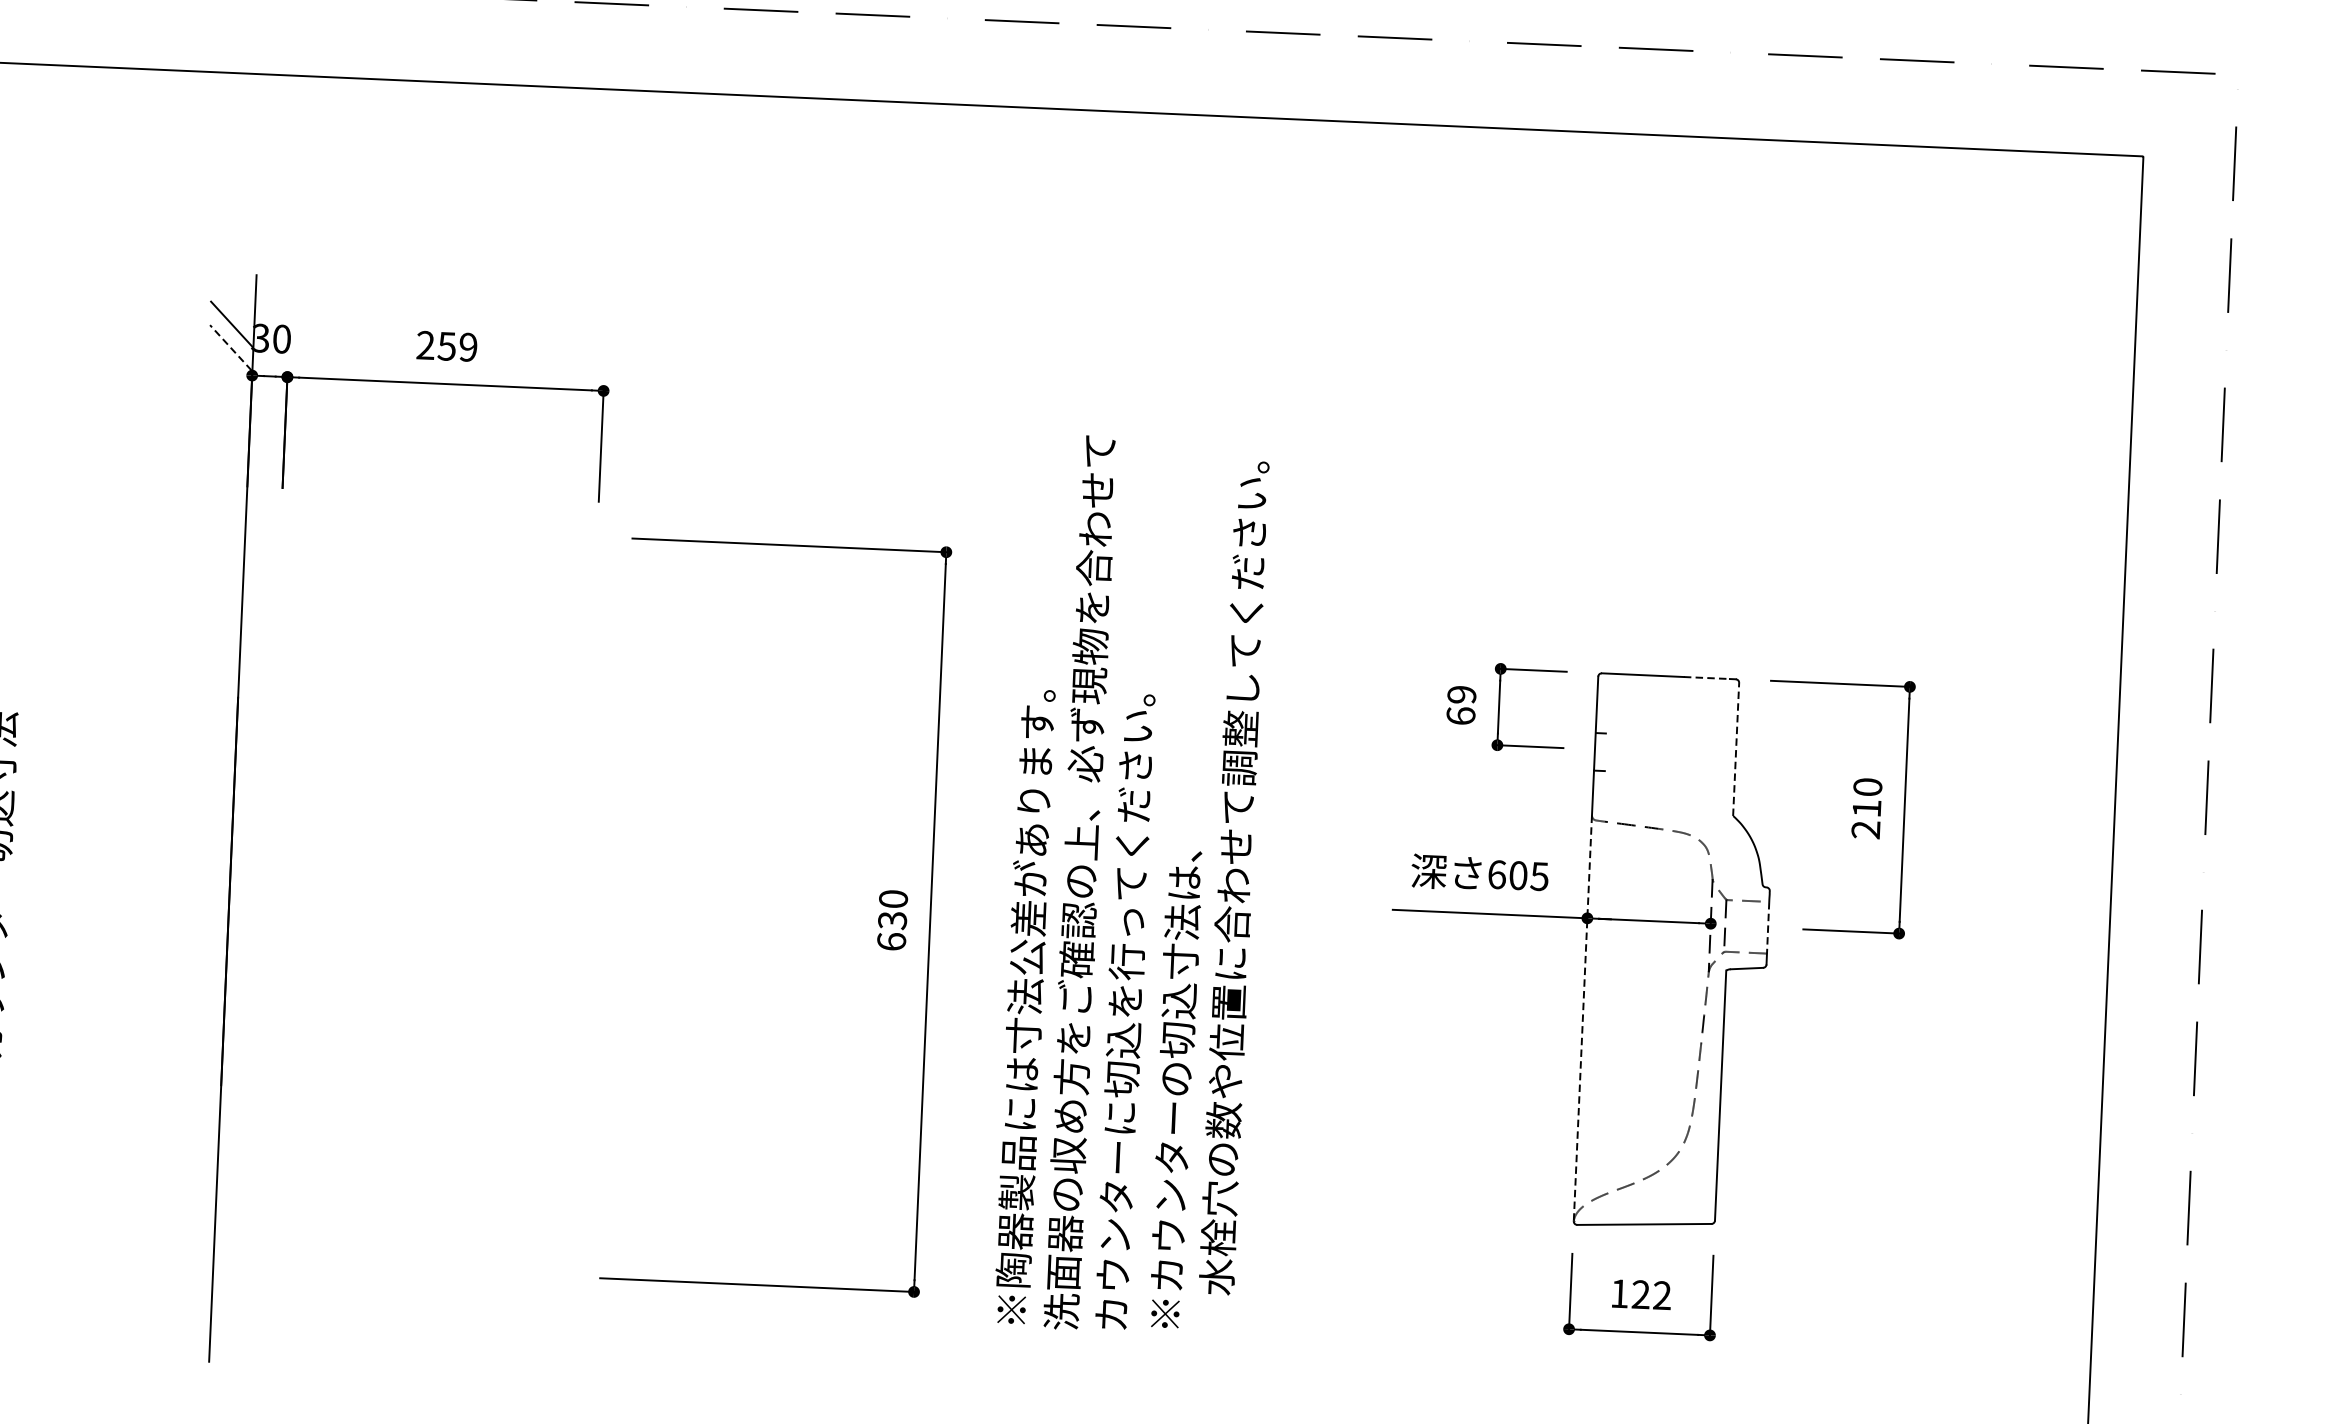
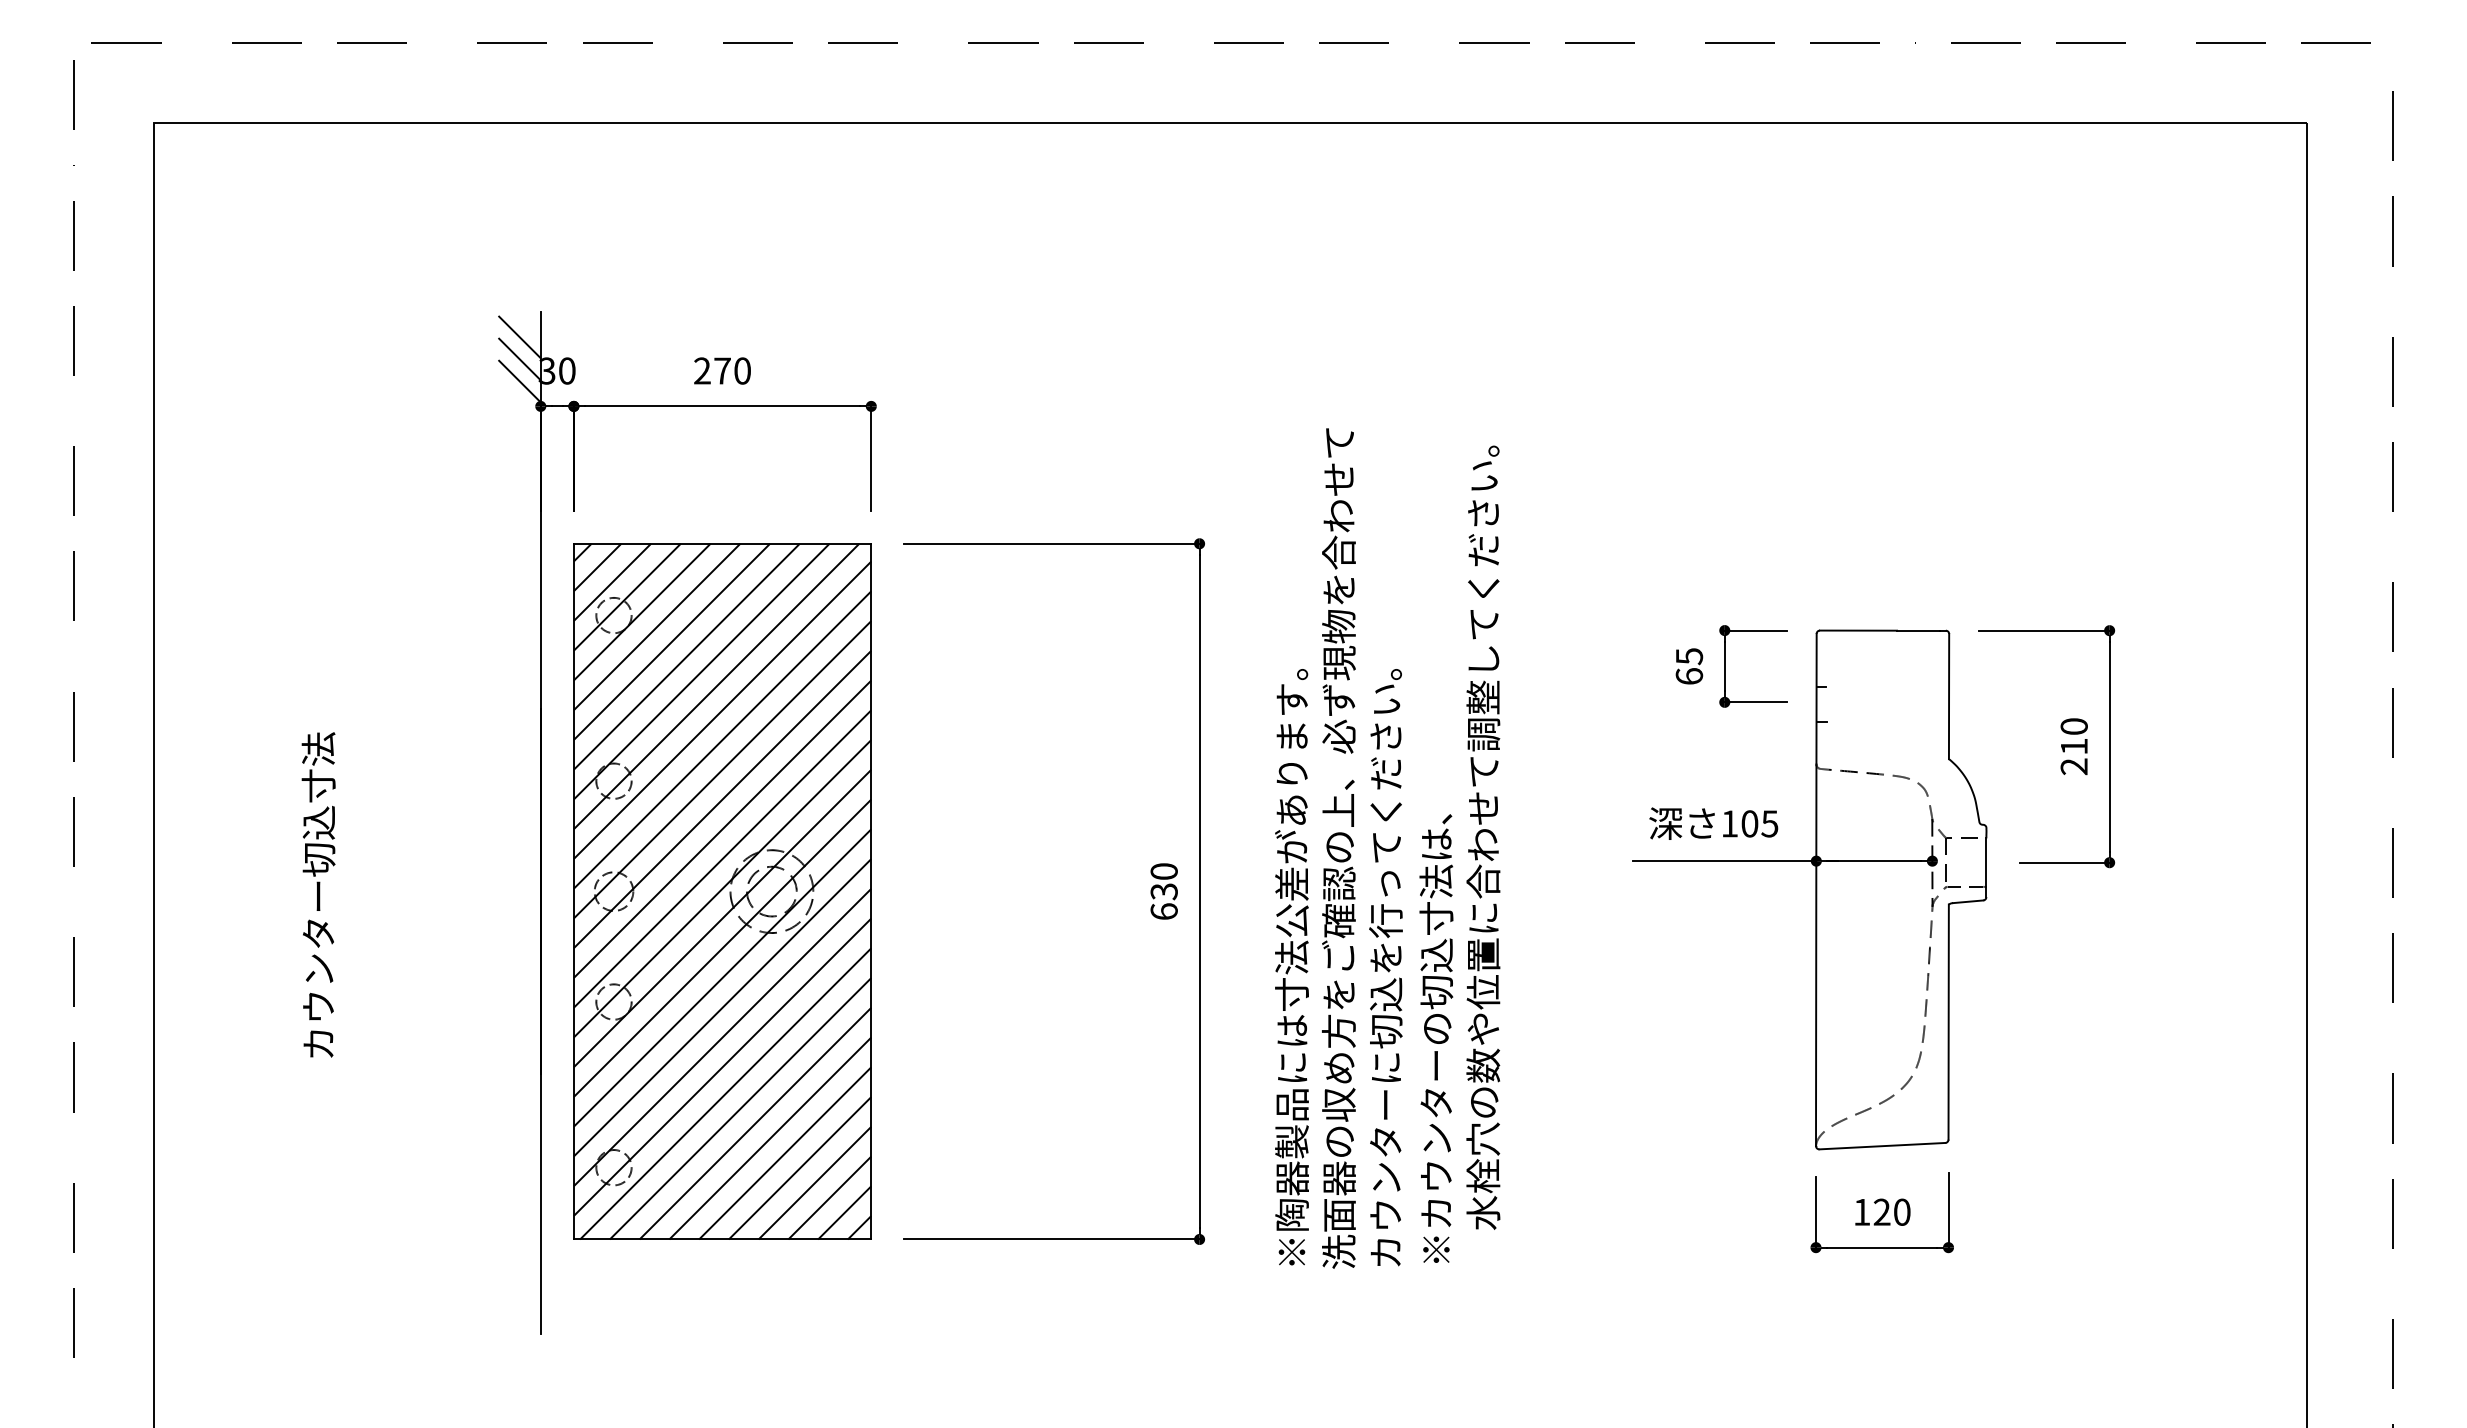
line: (232, 300) -> (519, 336), added
text: (456, 346) -> (731, 370), 259 -> 270
line: (230, 348) -> (519, 381), dashed -> solid
line: (1706, 677) -> (1918, 630), dashed -> solid
text: (1462, 694) -> (1689, 656), 69 -> 65
line: (1736, 749) -> (1949, 696), dashed -> solid
text: (1497, 874) -> (1730, 823), 605 -> 105
part: (422, 899) -> (722, 891), added
line: (1768, 928) -> (1986, 863), dashed -> solid
line: (1583, 1018) -> (1816, 955), dashed -> solid
text: (1661, 1294) -> (1901, 1211), 122 -> 120

